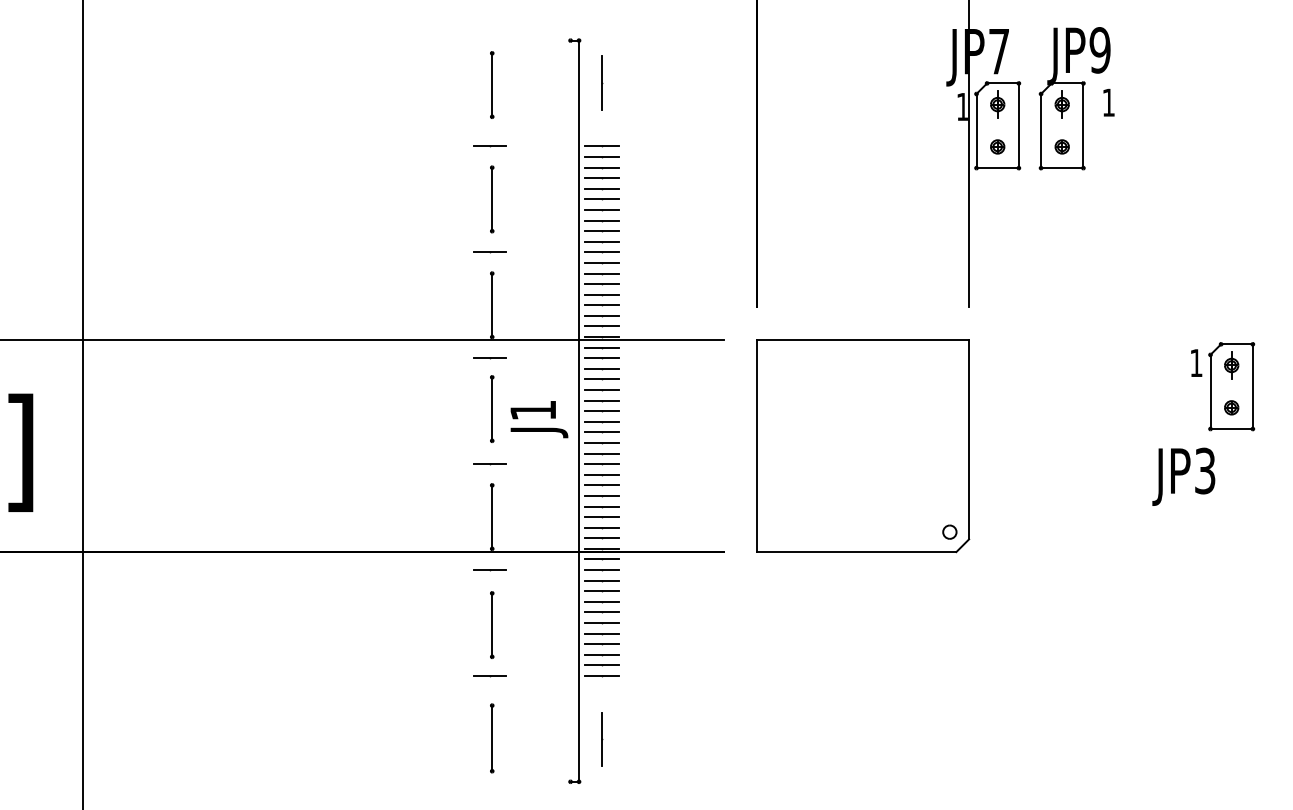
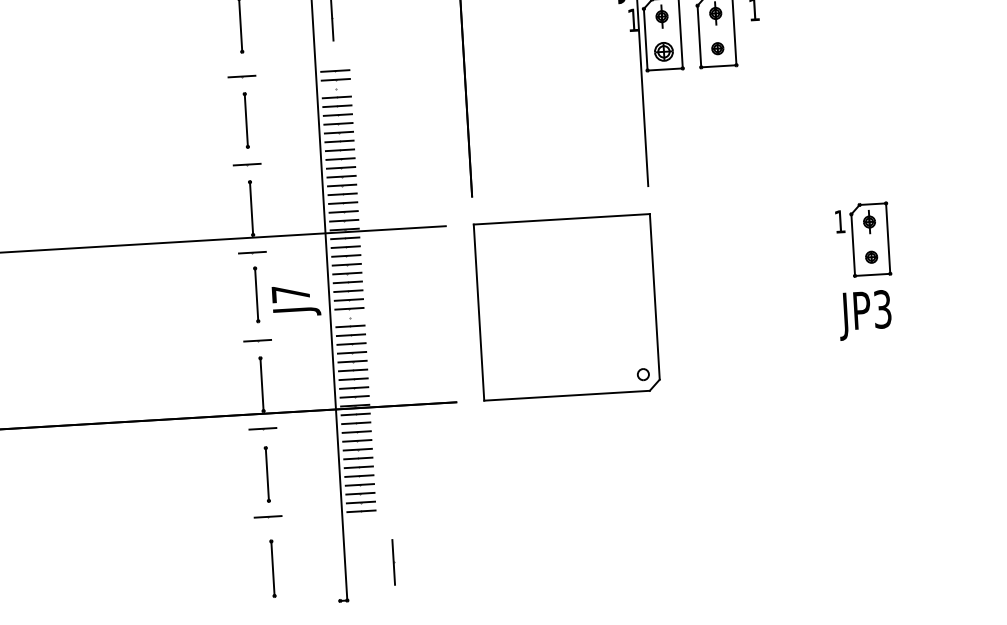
part: (997, 146) -> (663, 51), size x1.6
line: (602, 167) -> (336, 88), removed
text: (532, 410) -> (290, 294), J1 -> J7
line: (602, 442) -> (350, 317), removed
text: (1183, 476) -> (864, 314), moved
line: (602, 739) -> (393, 562), moved

